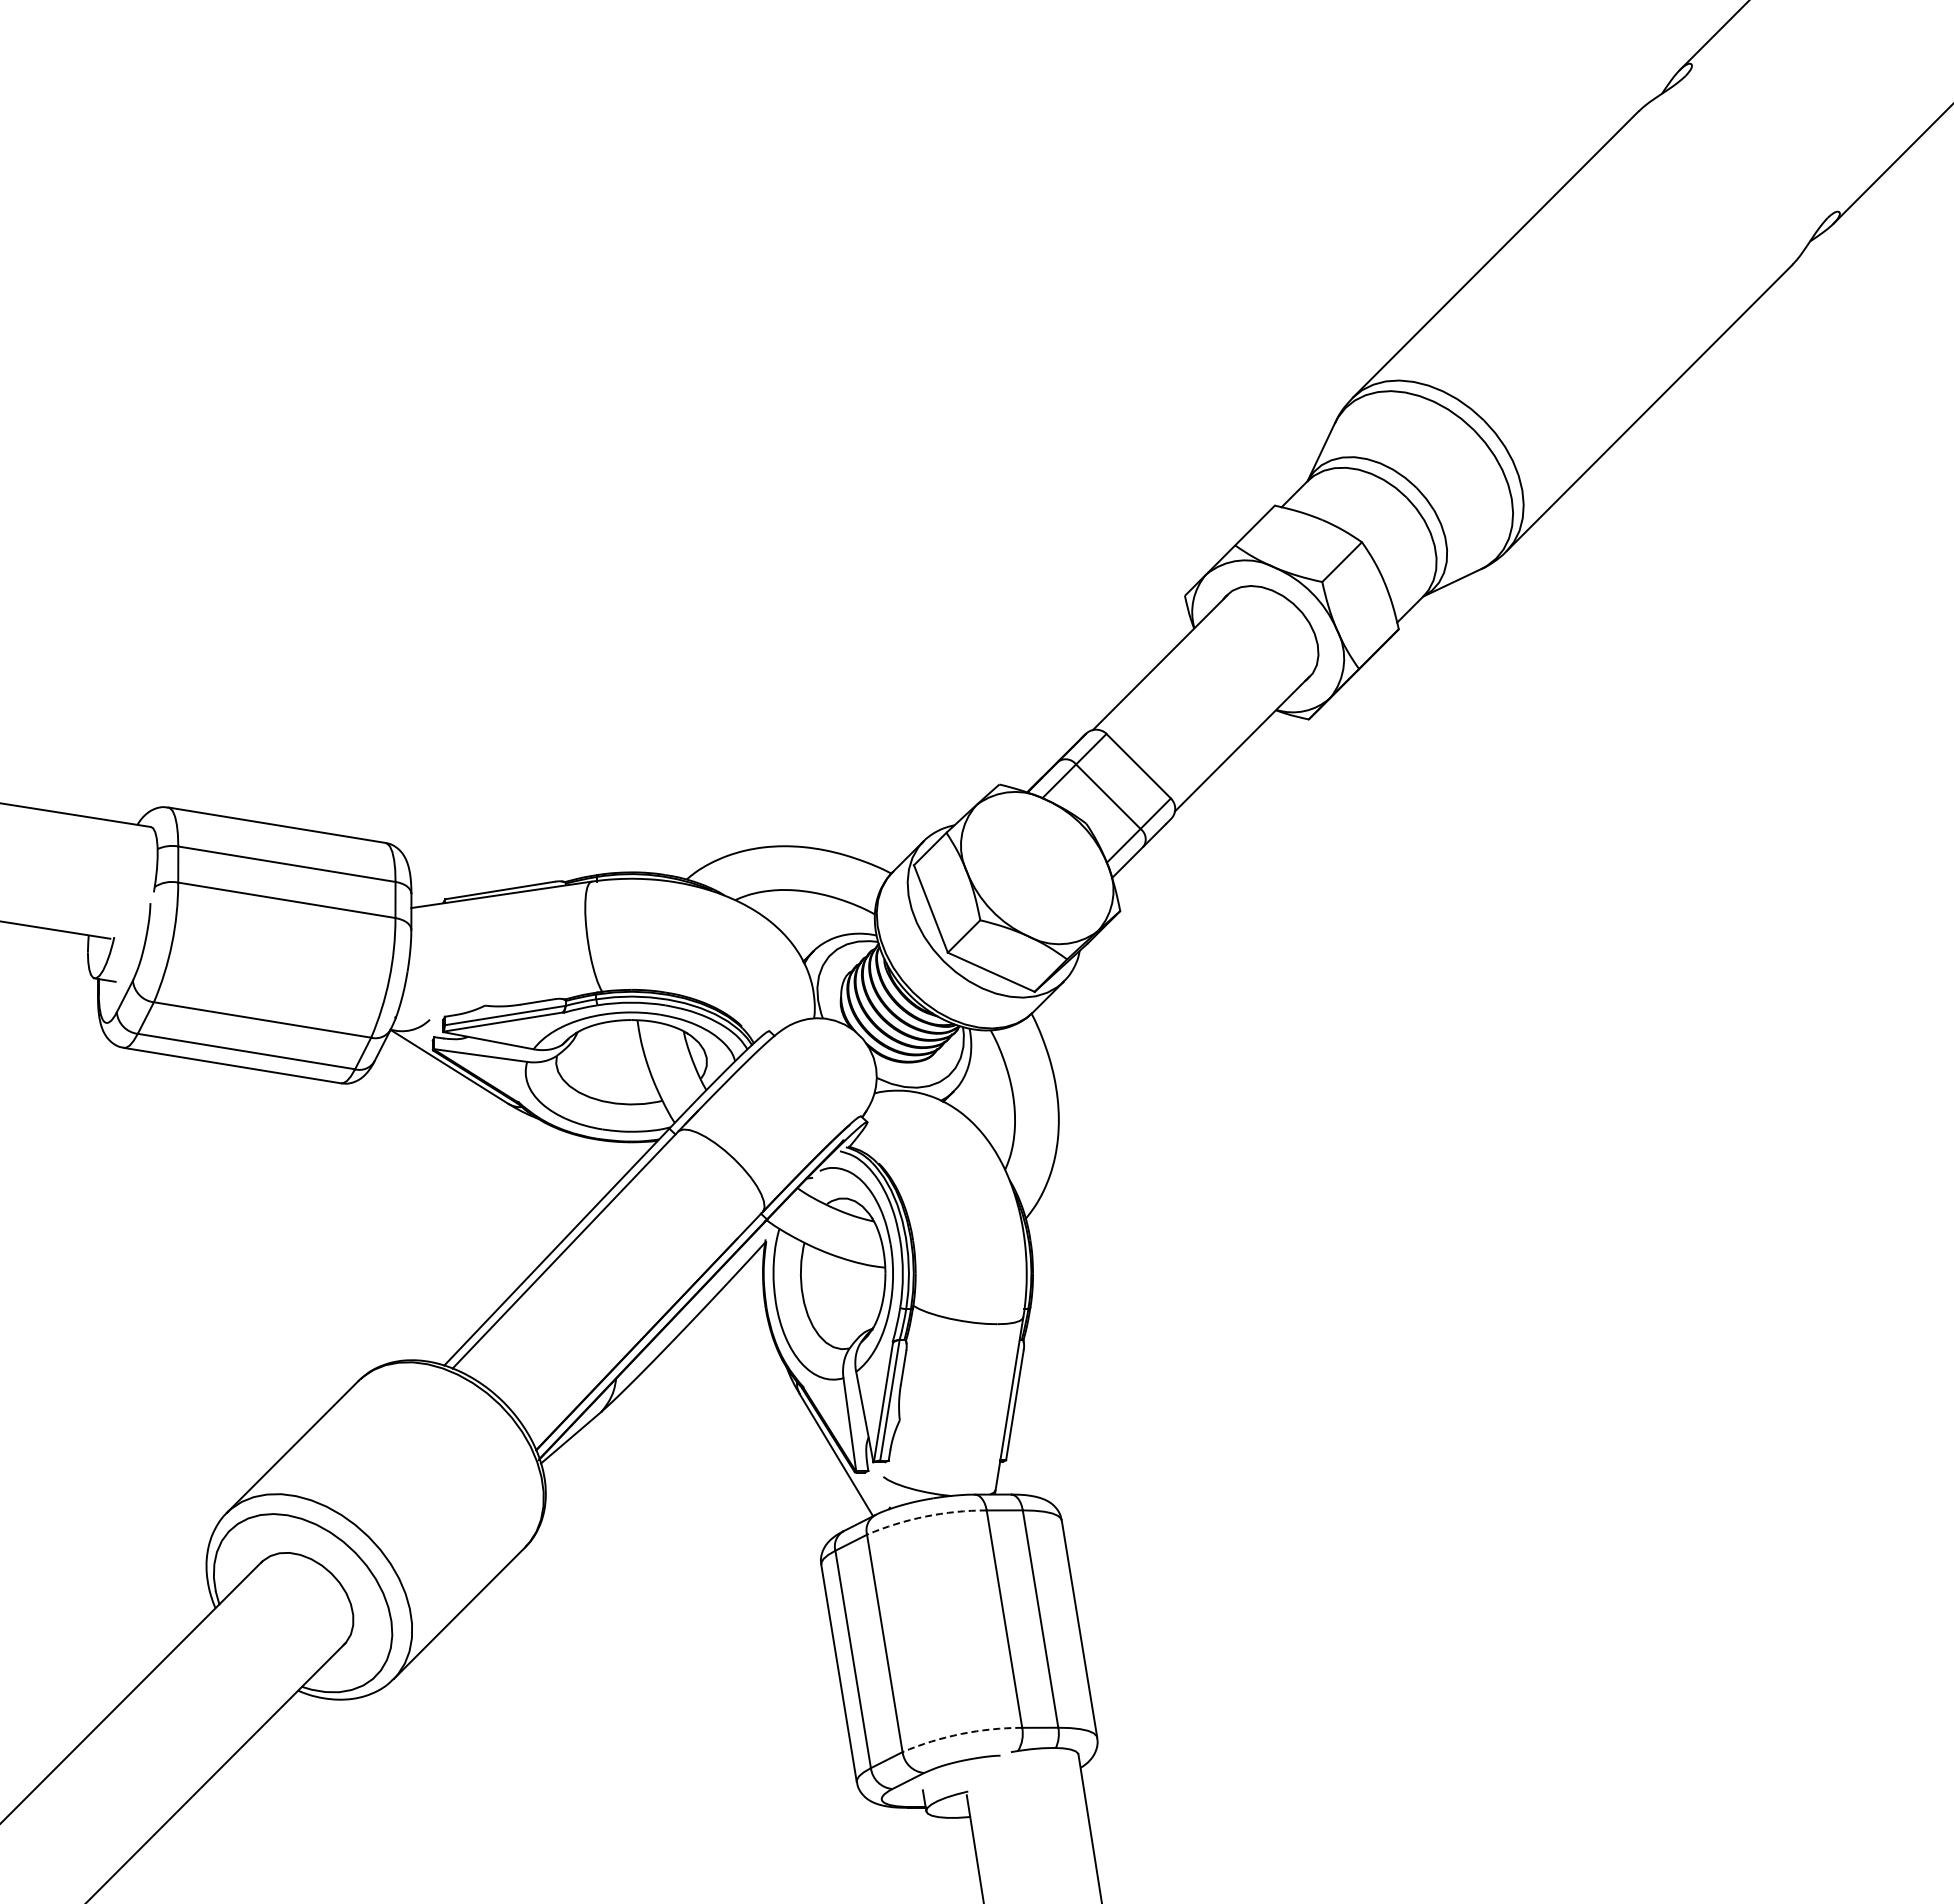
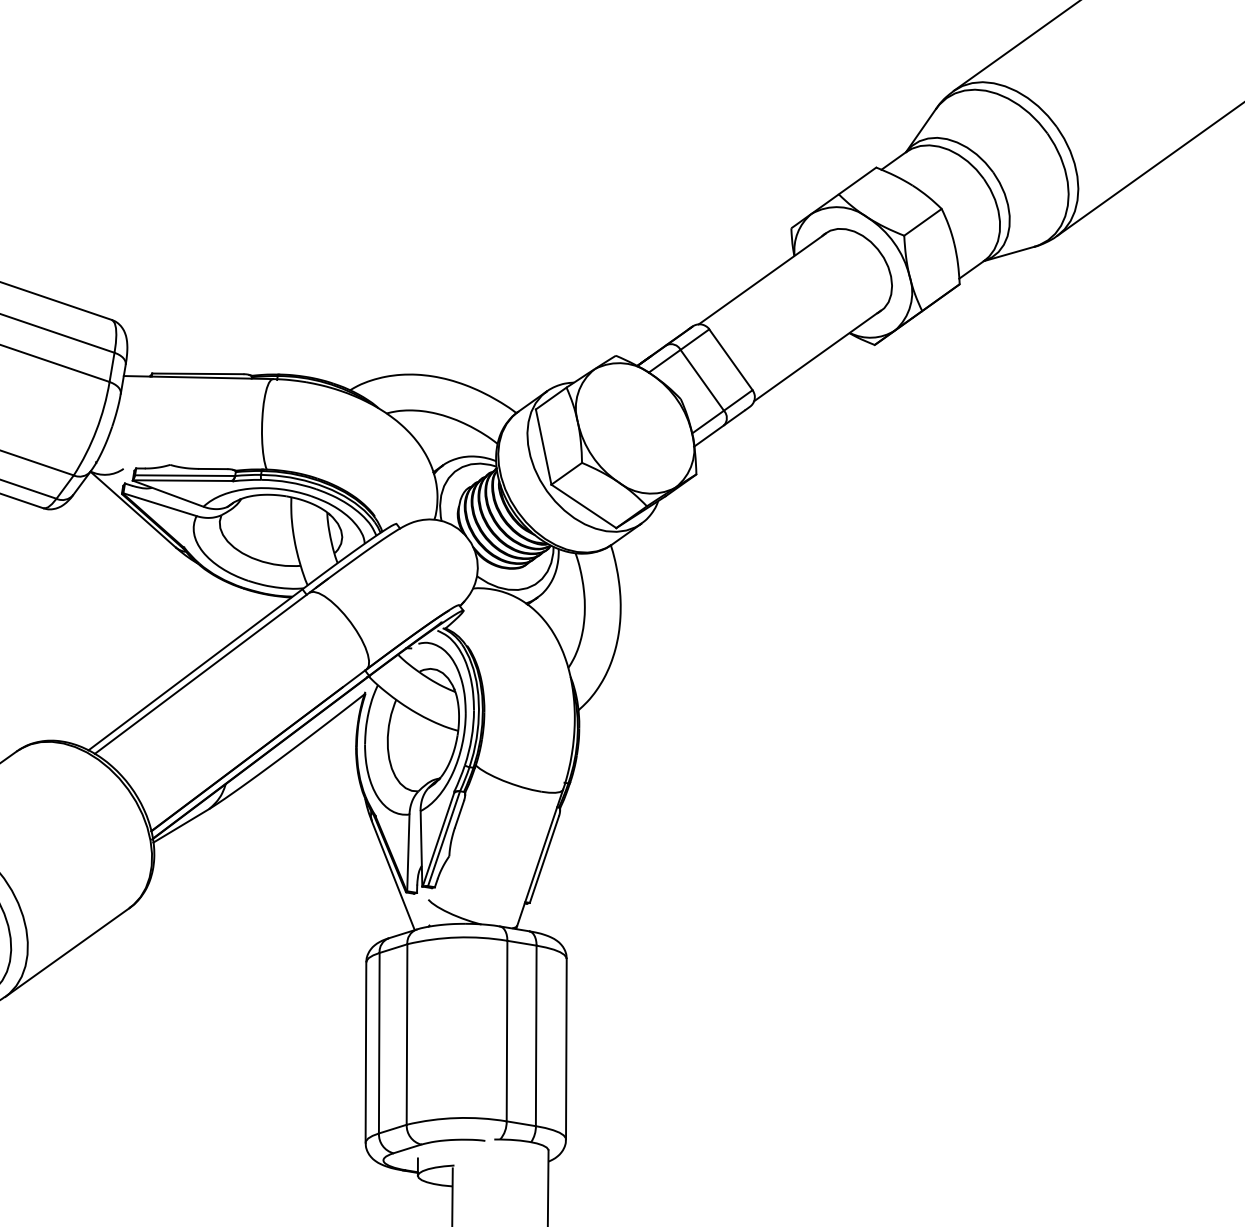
arc: (925, 1516) -> (457, 937), dashed -> solid
arc: (961, 1734) -> (456, 1118), dashed -> solid

